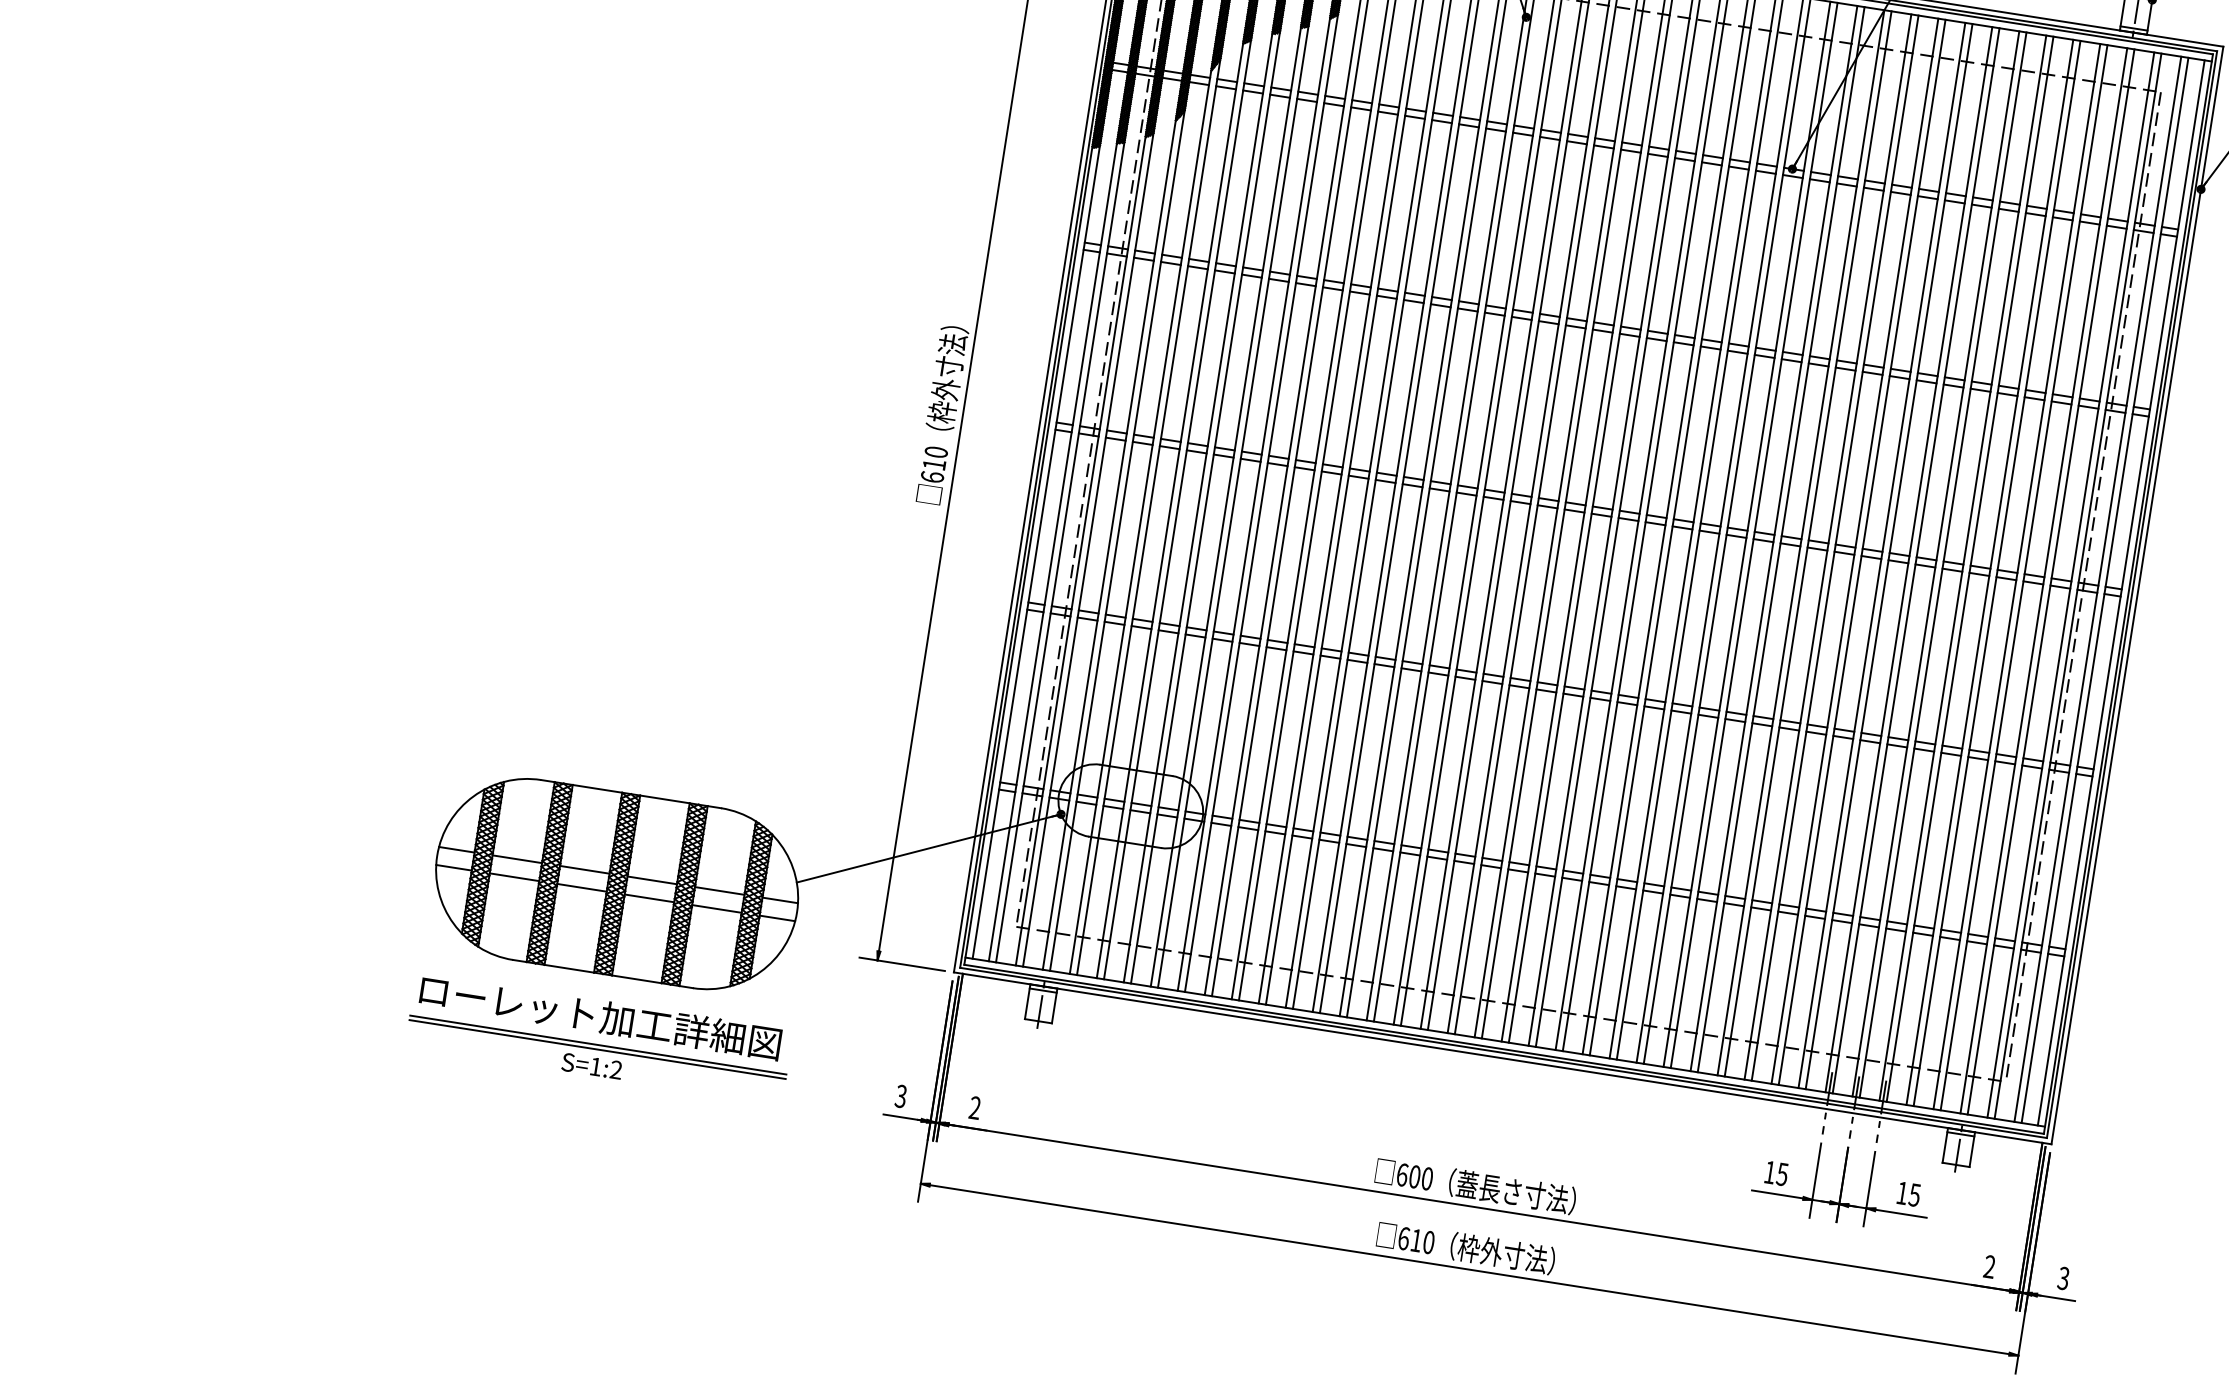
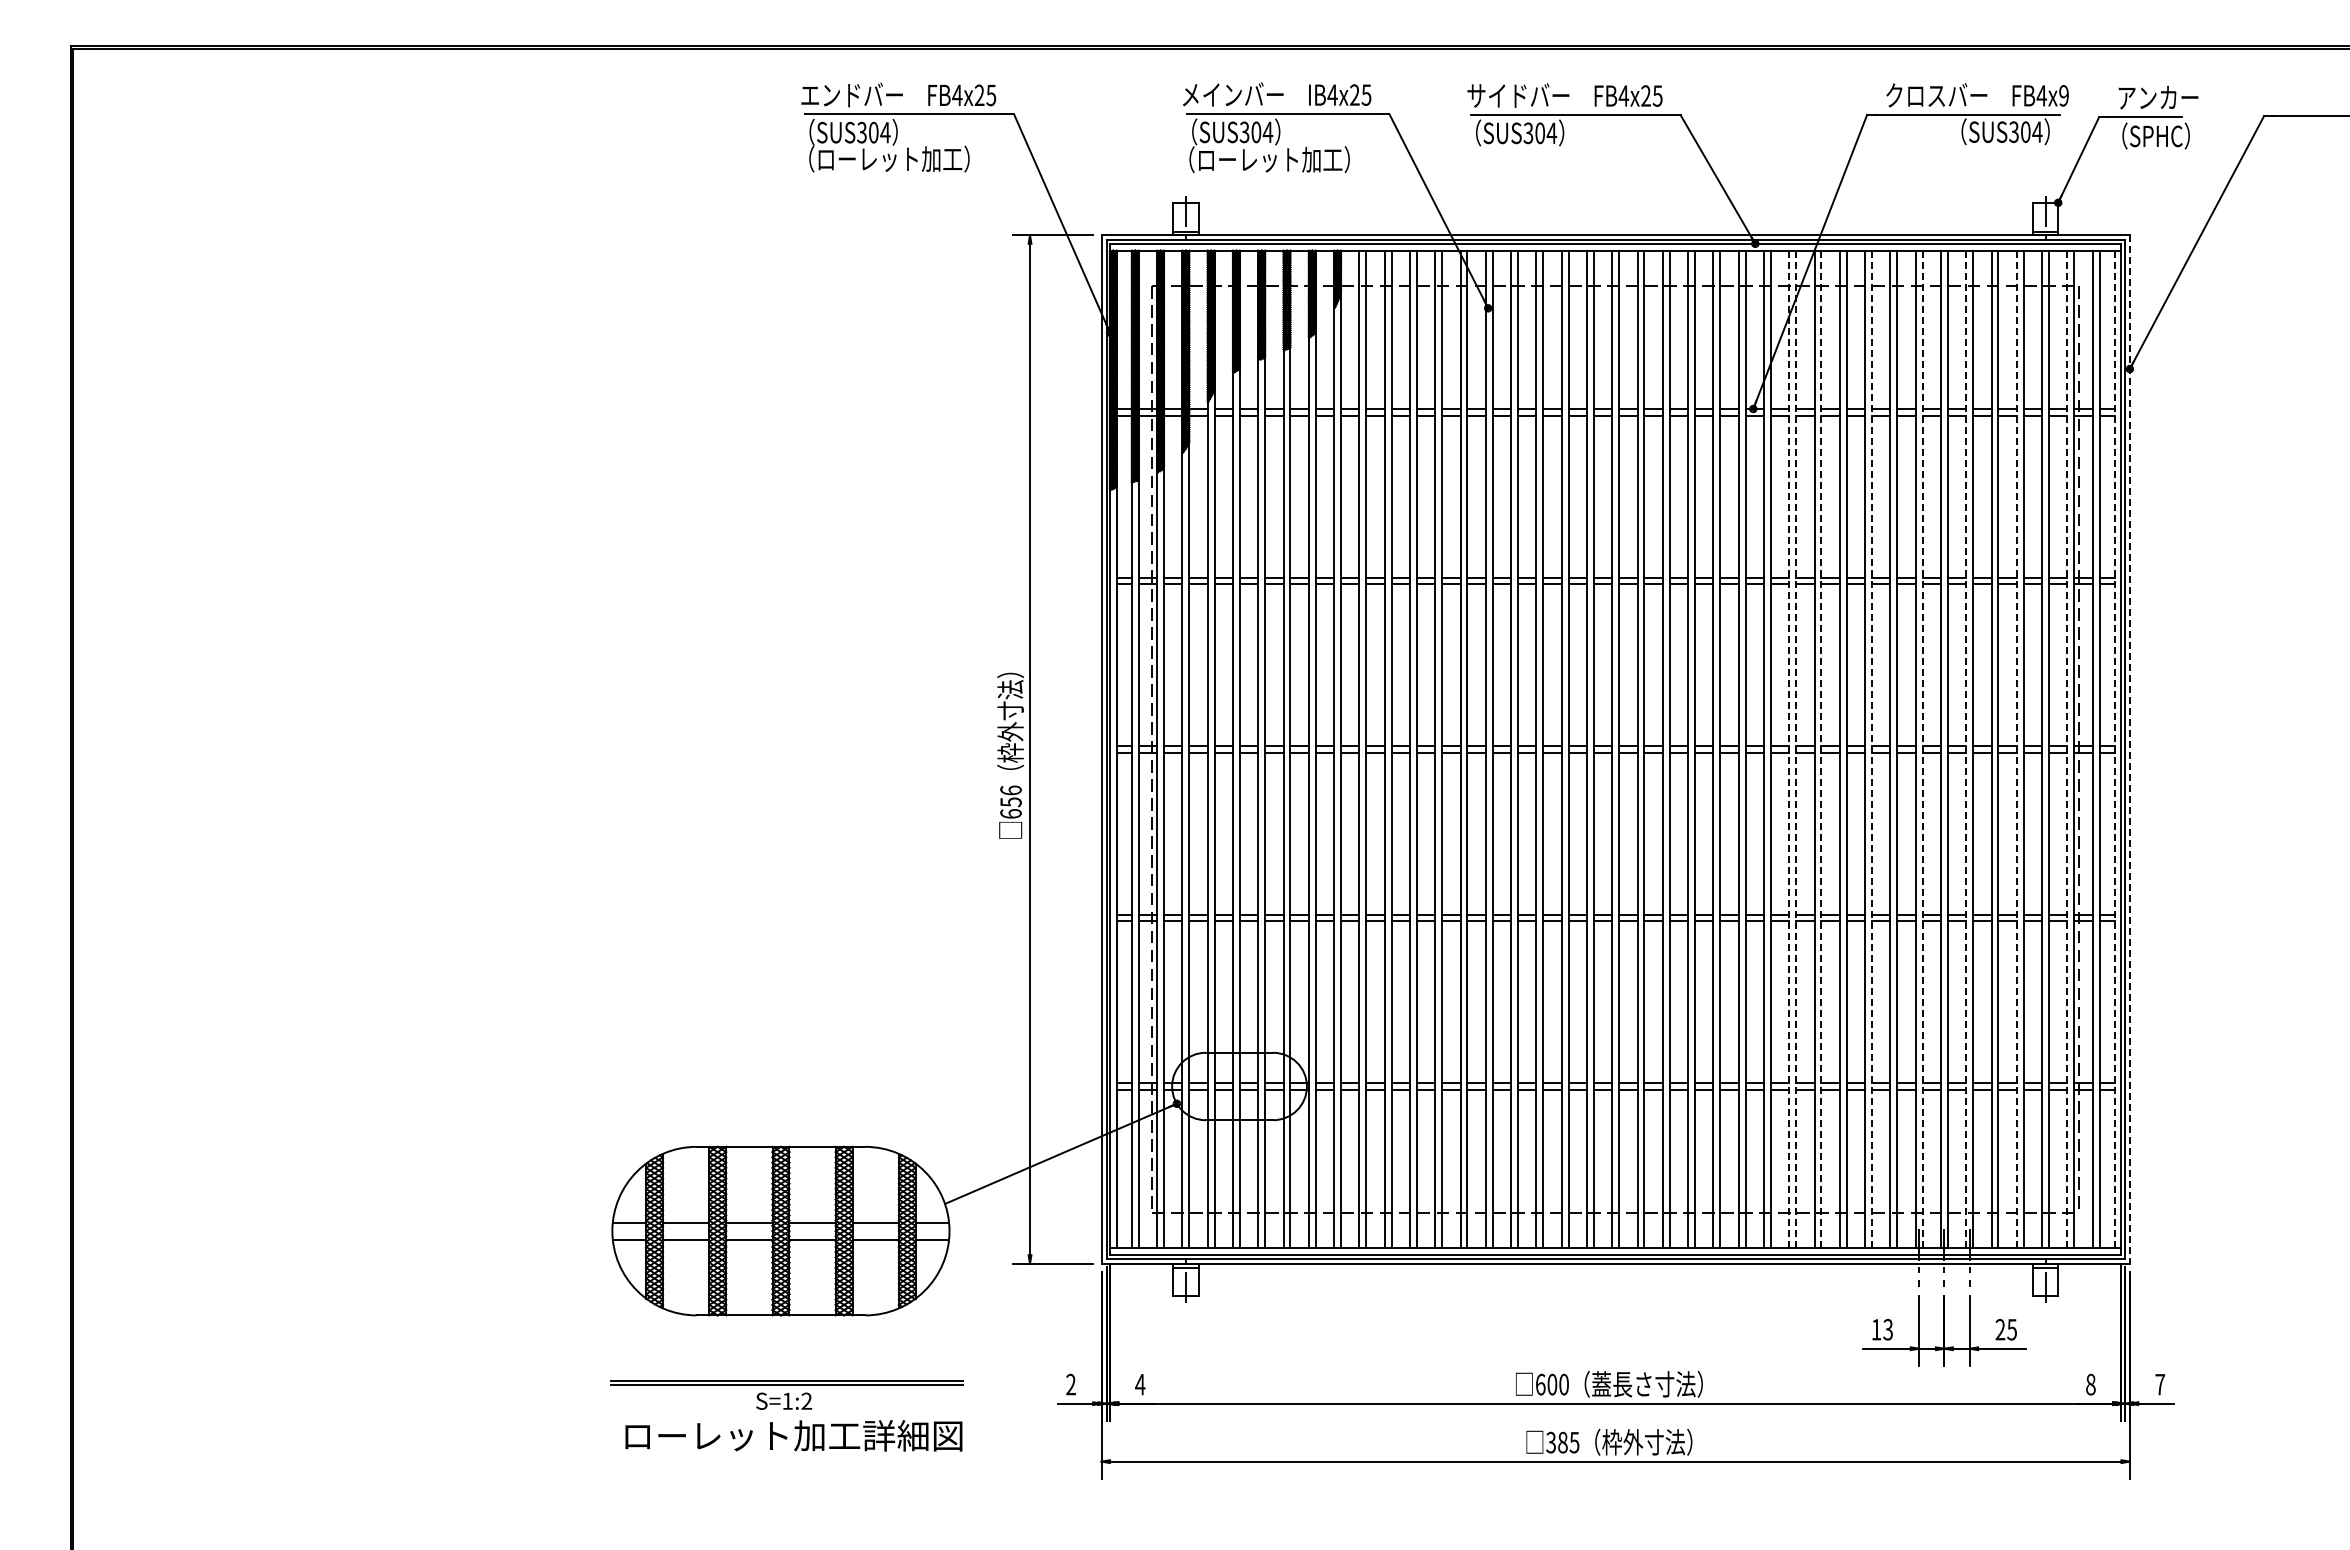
text: (934, 458) -> (1010, 796), 610 -> 656
line: (1774, 538) -> (1789, 749), solid -> dashed
line: (1781, 539) -> (1796, 749), solid -> dashed
line: (1808, 543) -> (1821, 749), solid -> dashed
line: (1861, 552) -> (1871, 749), solid -> dashed
line: (1916, 560) -> (1922, 749), solid -> dashed
line: (1963, 568) -> (1966, 749), solid -> dashed
line: (2016, 576) -> (2016, 749), solid -> dashed
line: (2070, 585) -> (2067, 749), solid -> dashed
line: (2121, 592) -> (2114, 749), solid -> dashed
line: (2136, 596) -> (2129, 750), solid -> dashed
text: (600, 1016) -> (793, 1435), moved
text: (900, 1096) -> (1070, 1384), 3 -> 2
text: (975, 1107) -> (1140, 1384), 2 -> 4
text: (1781, 1174) -> (1887, 1329), 15 -> 13
text: (1902, 1192) -> (2000, 1329), 15 -> 25
text: (1416, 1240) -> (1562, 1442), 610 -> 385
text: (1989, 1266) -> (2090, 1384), 2 -> 8
text: (2064, 1278) -> (2160, 1384), 3 -> 7

